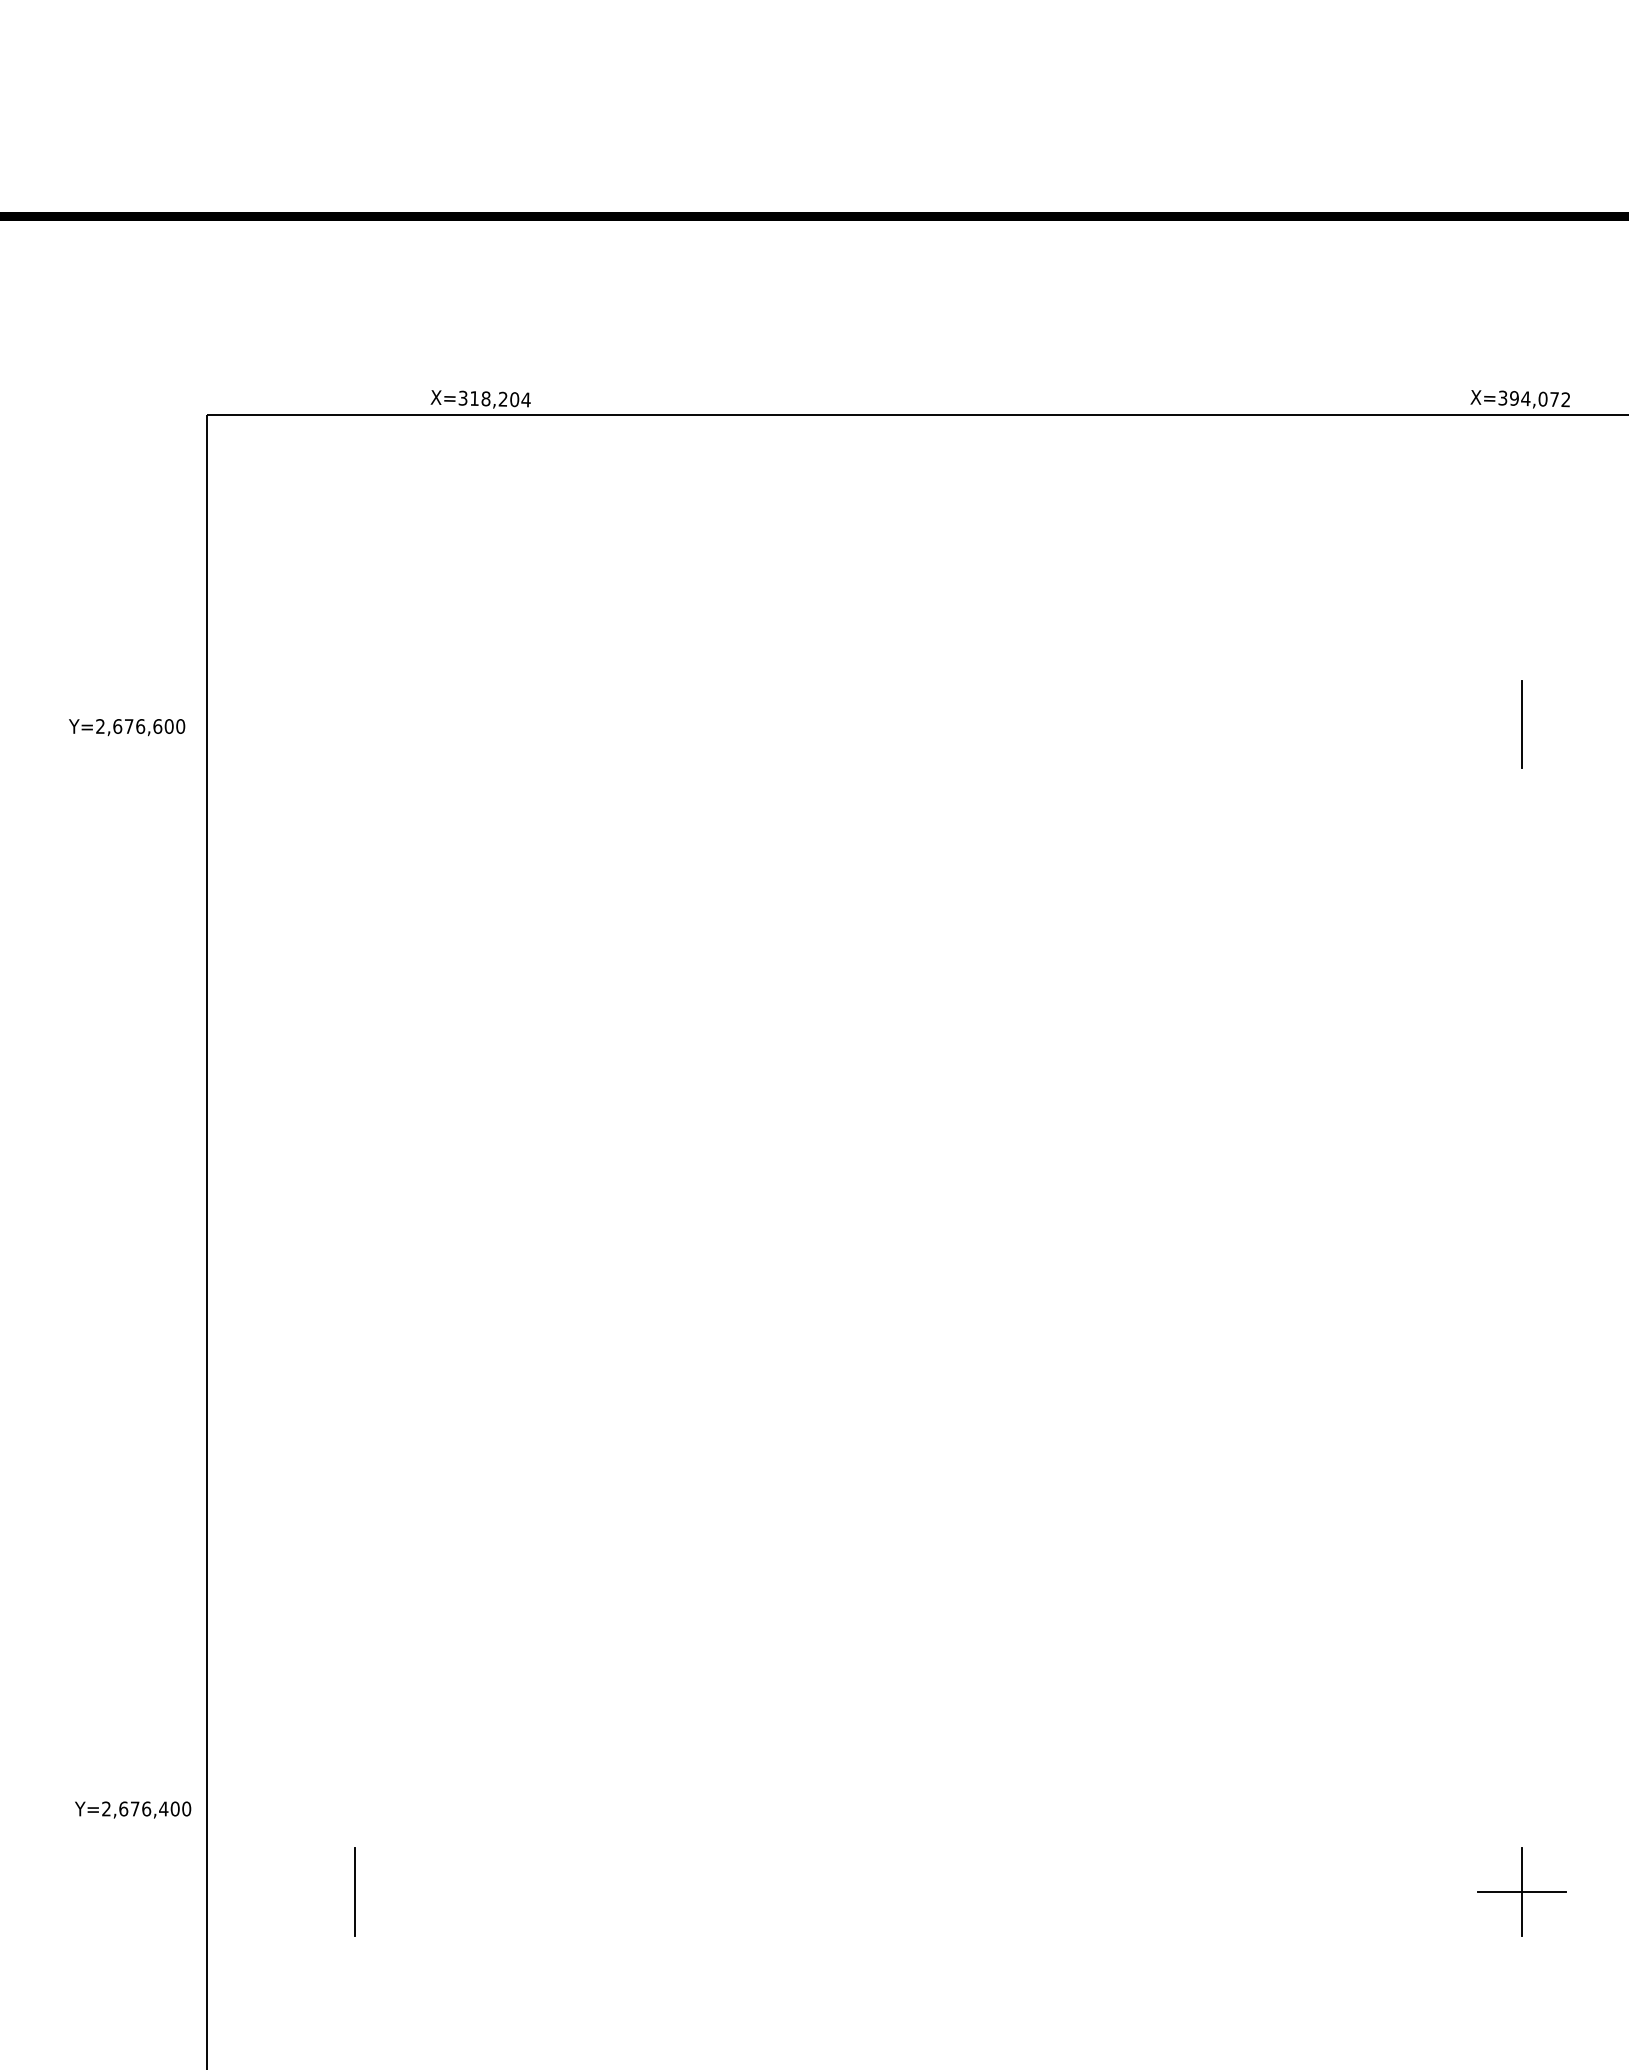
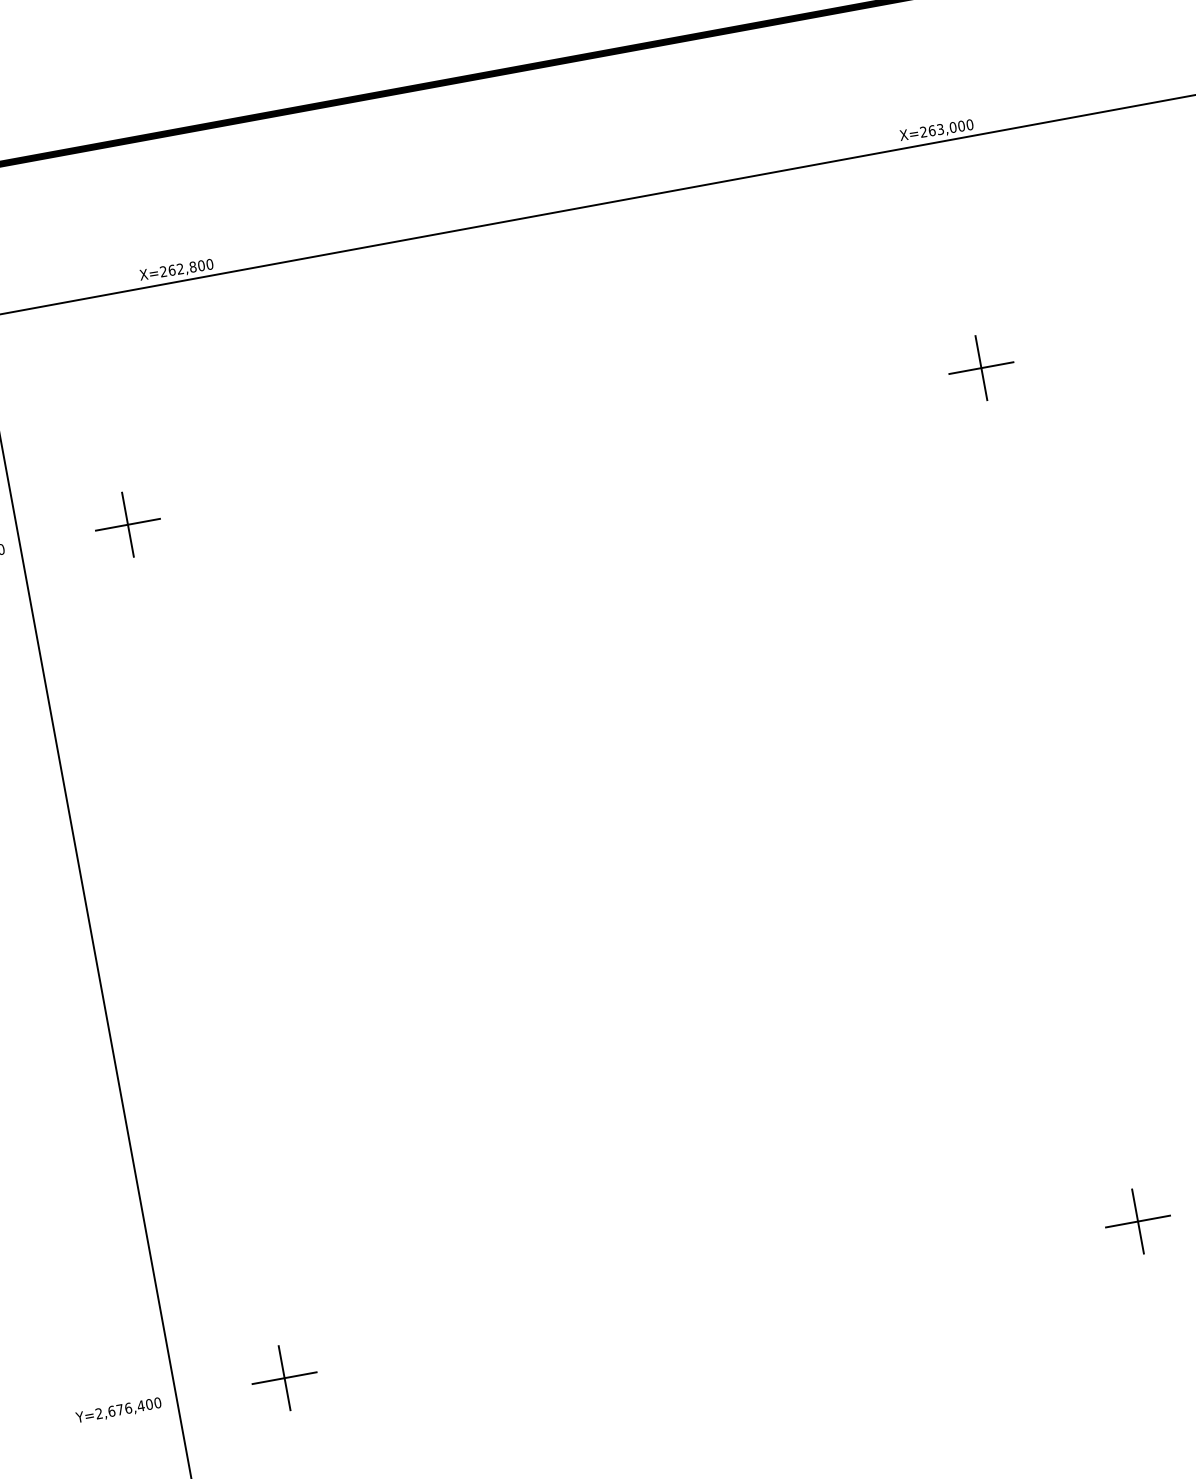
text: (494, 399) -> (186, 268), X=318,204 -> X=262,800
text: (1534, 399) -> (946, 128), X=394,072 -> X=263,000
part: (354, 724) -> (127, 524), added
line: (1521, 724) -> (981, 368), added
text: (133, 1809) -> (119, 1410), moved
line: (354, 1892) -> (284, 1378), added

